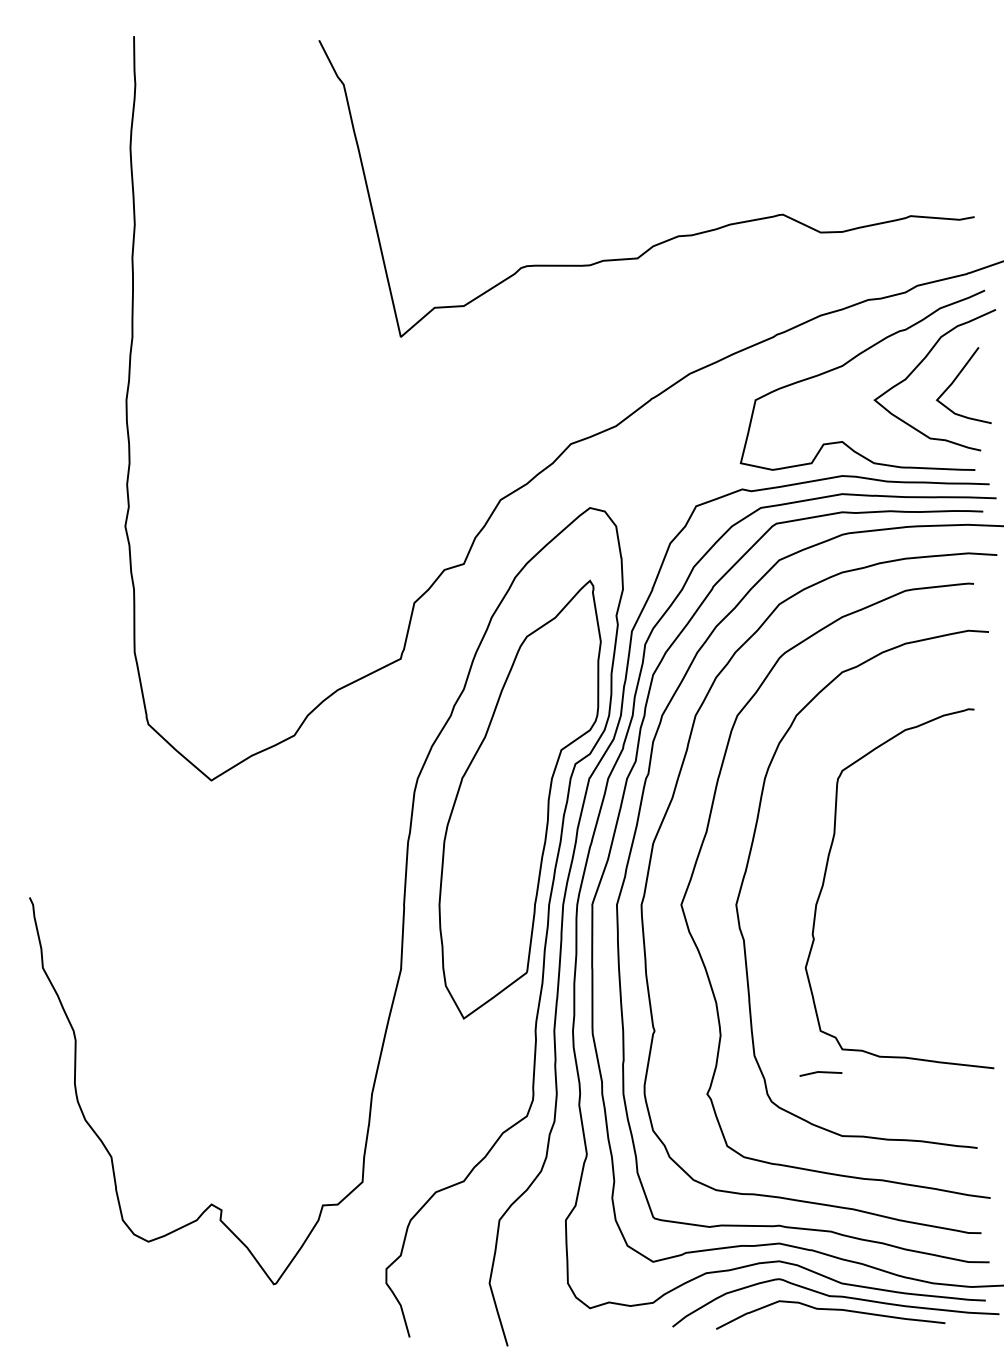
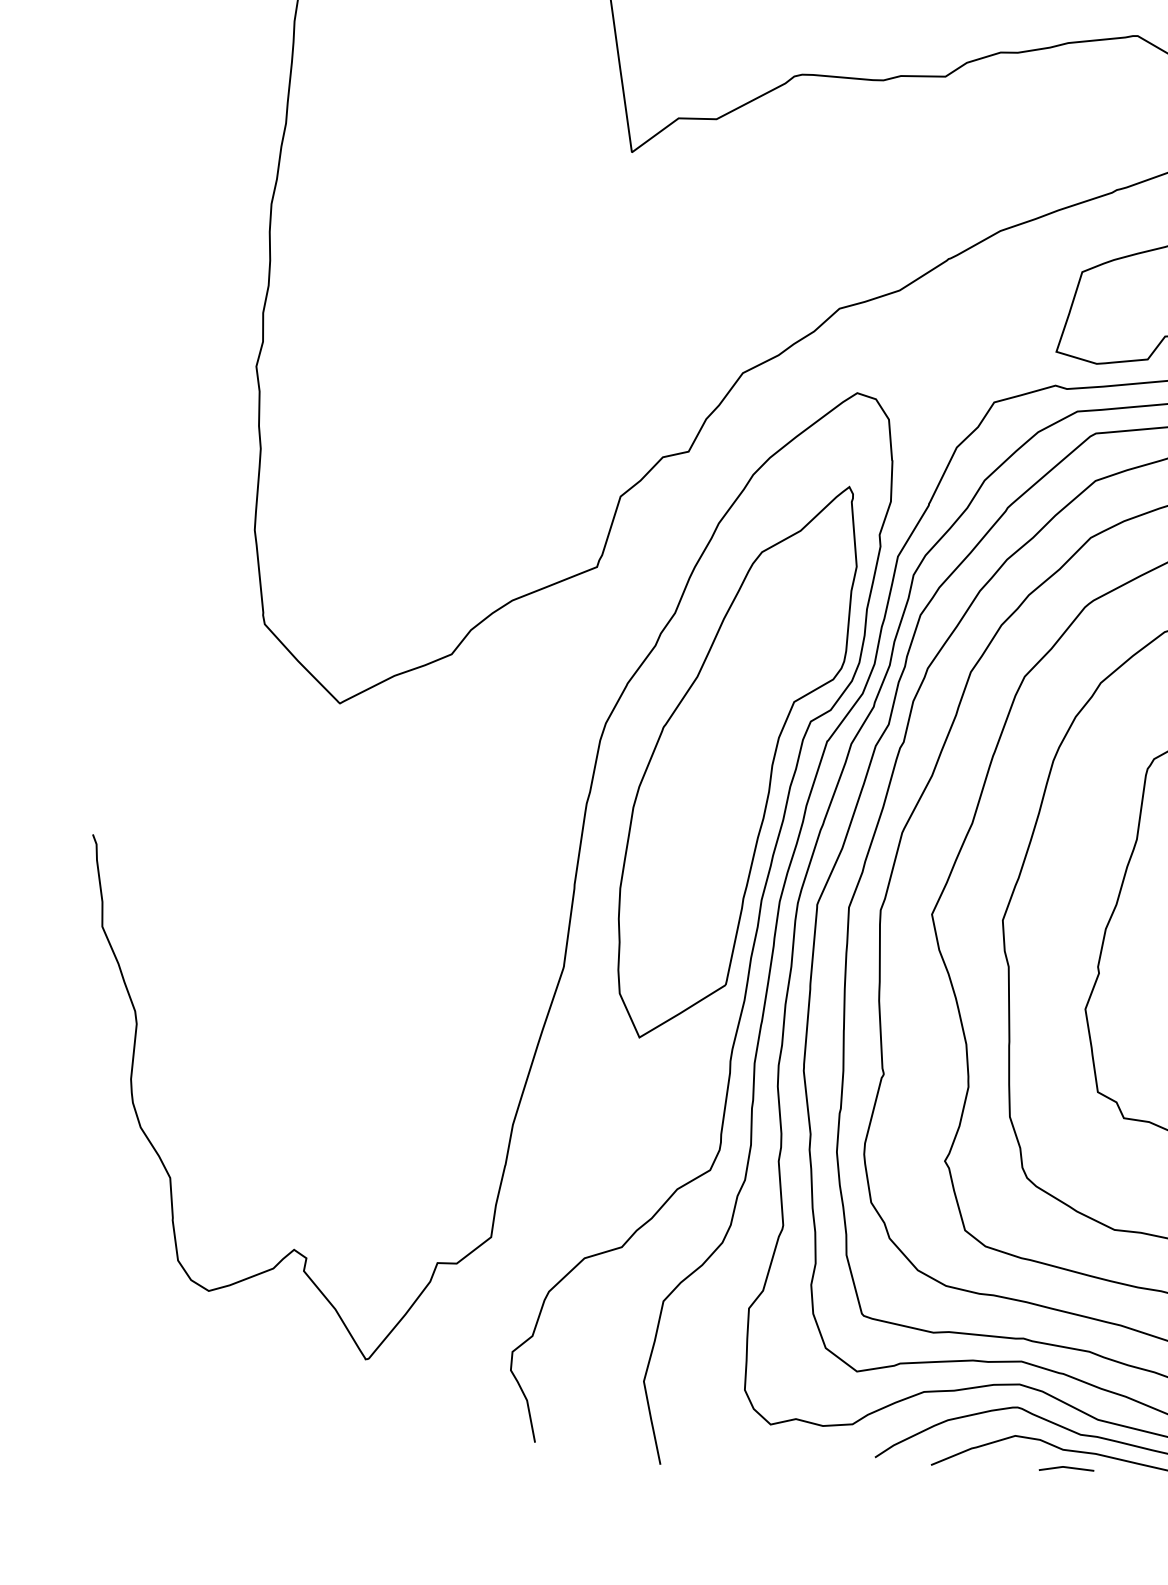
line: (820, 1072) -> (1066, 1467), moved

